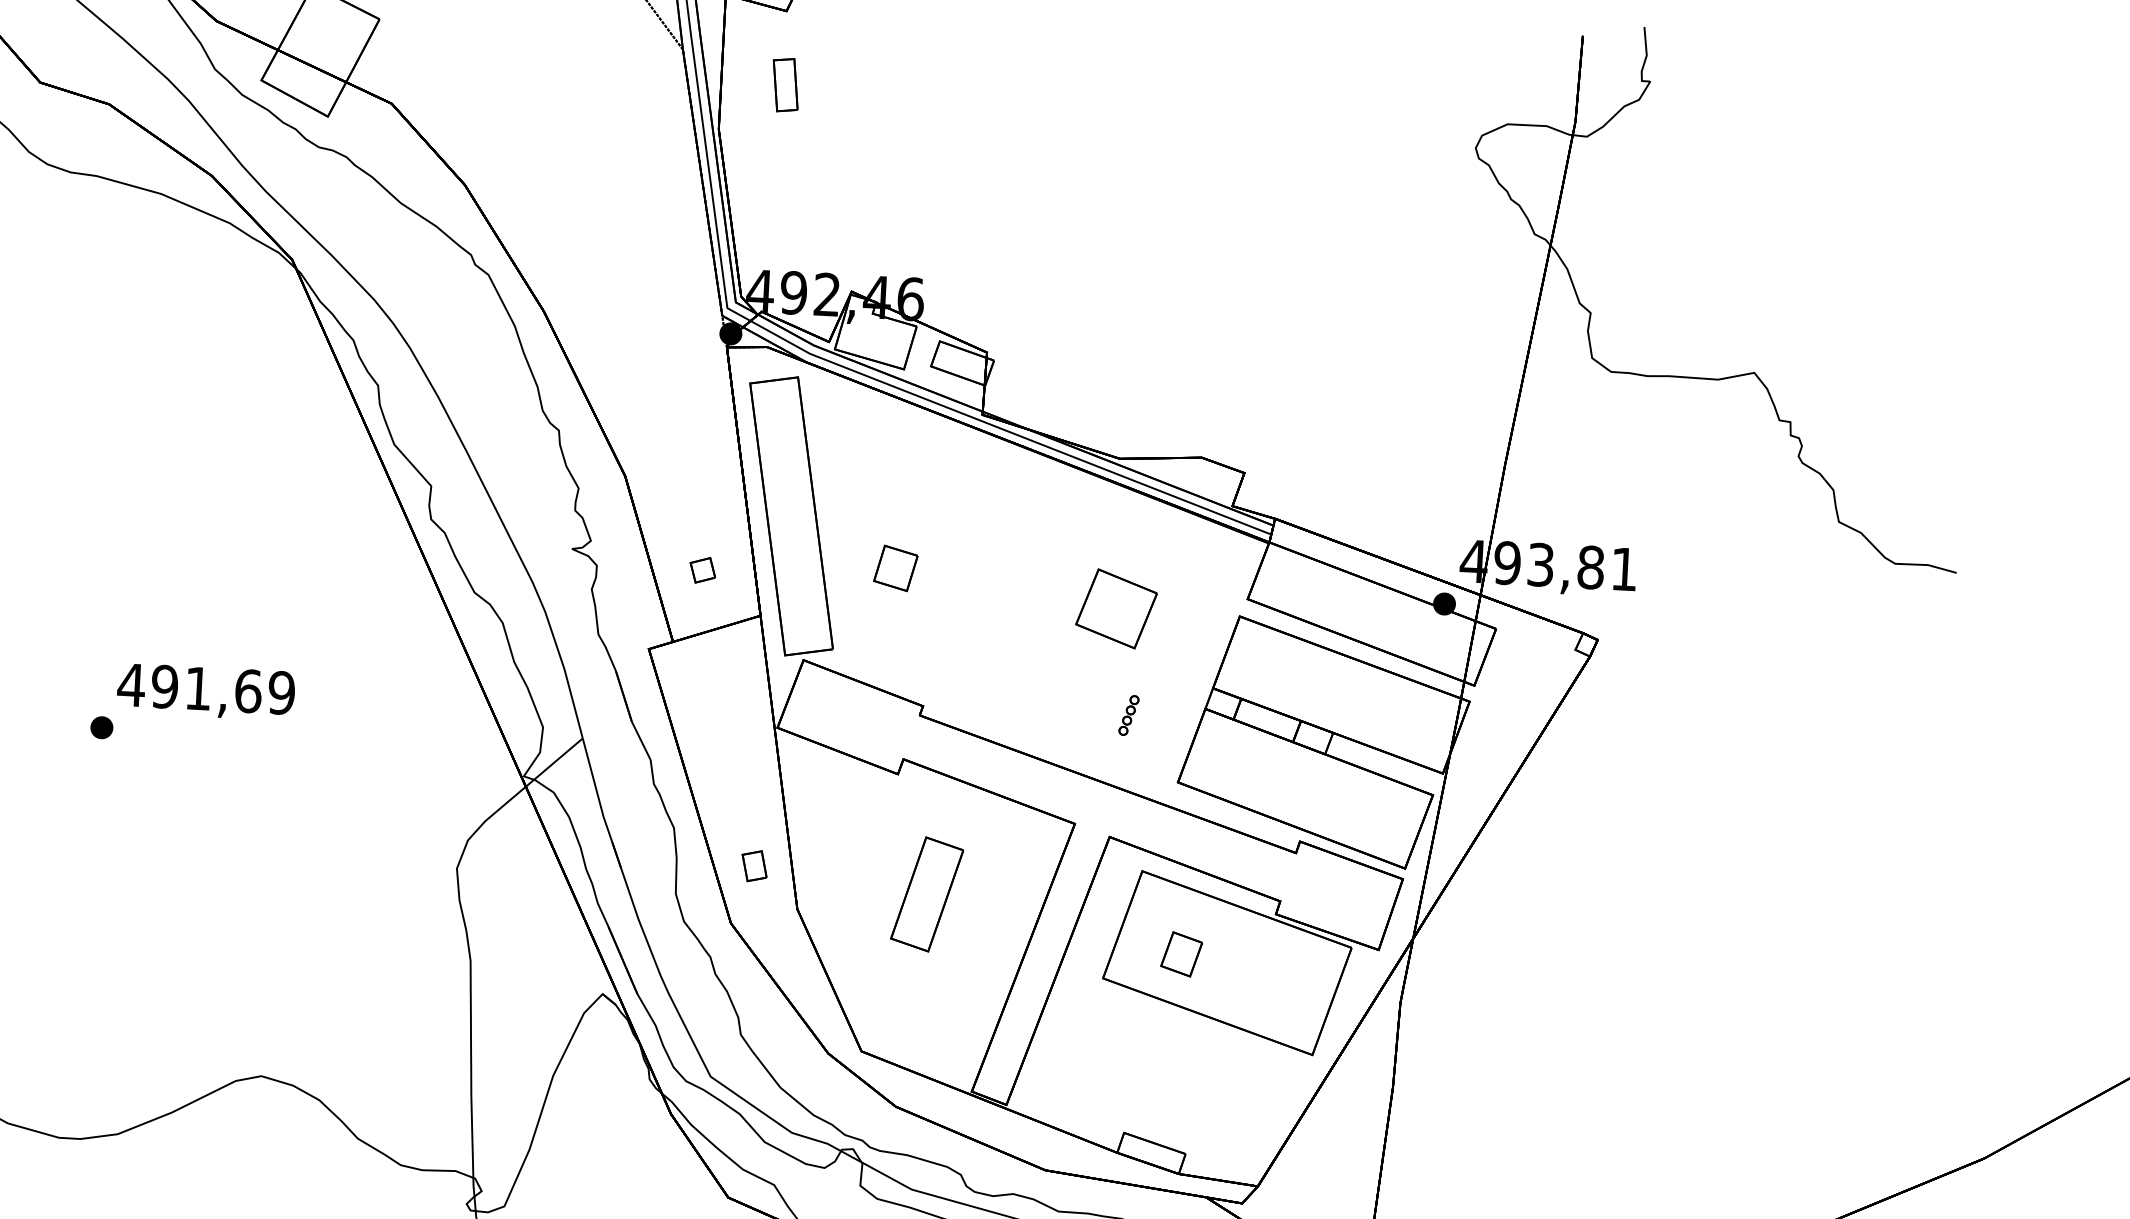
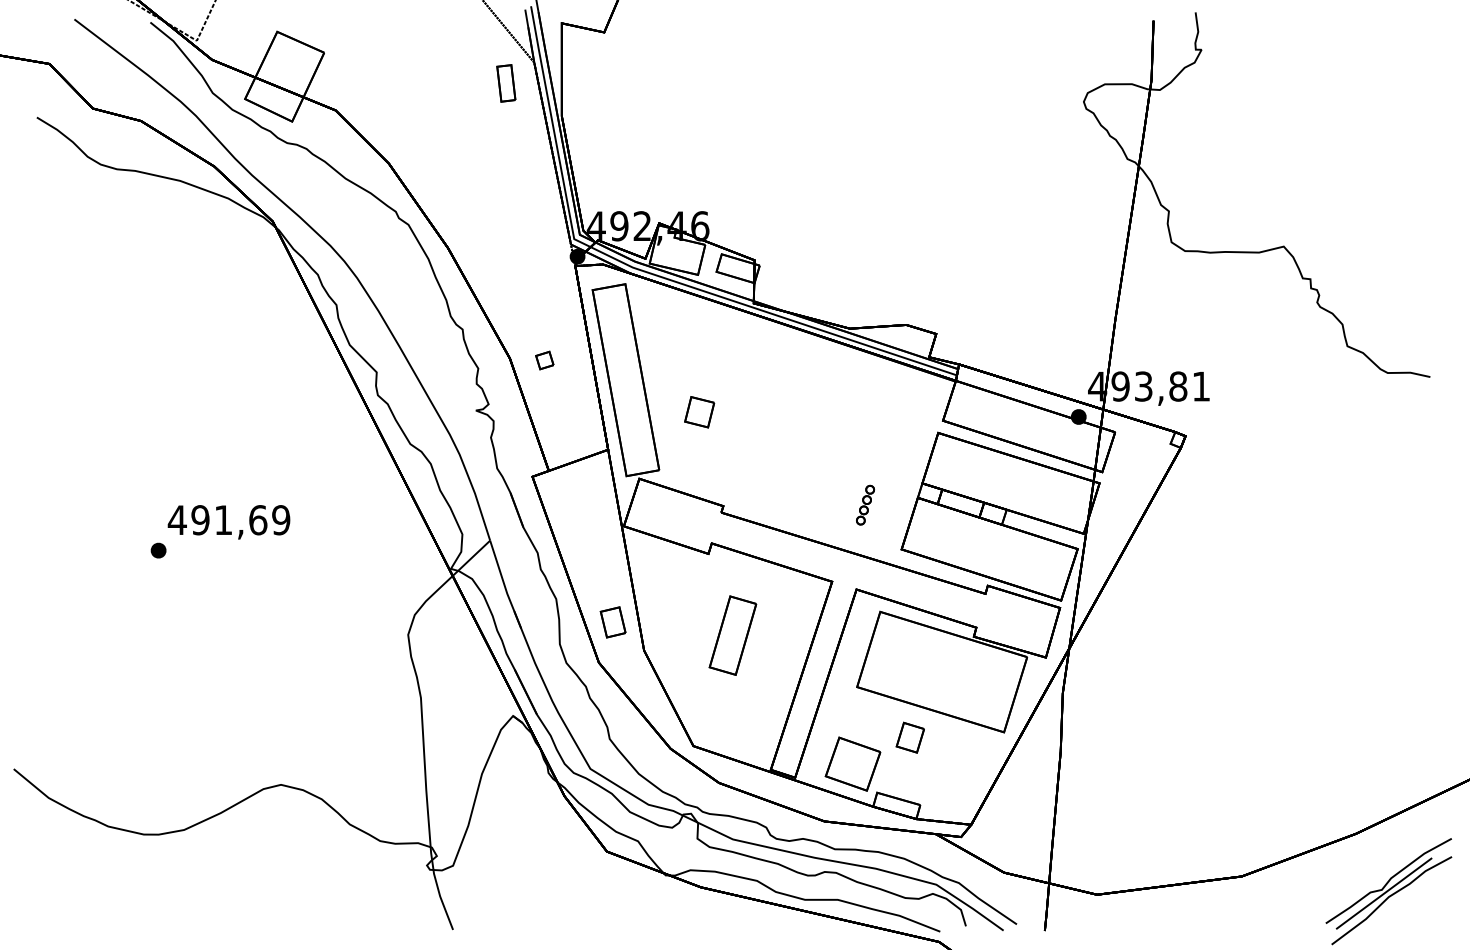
part: (785, 85) -> (506, 83), moved
part: (702, 570) -> (544, 360), moved
part: (1115, 607) -> (852, 763), moved
part: (1129, 714) -> (865, 504), size x1.43
part: (753, 866) -> (612, 622), size x1.43
part: (1180, 953) -> (909, 737), moved

